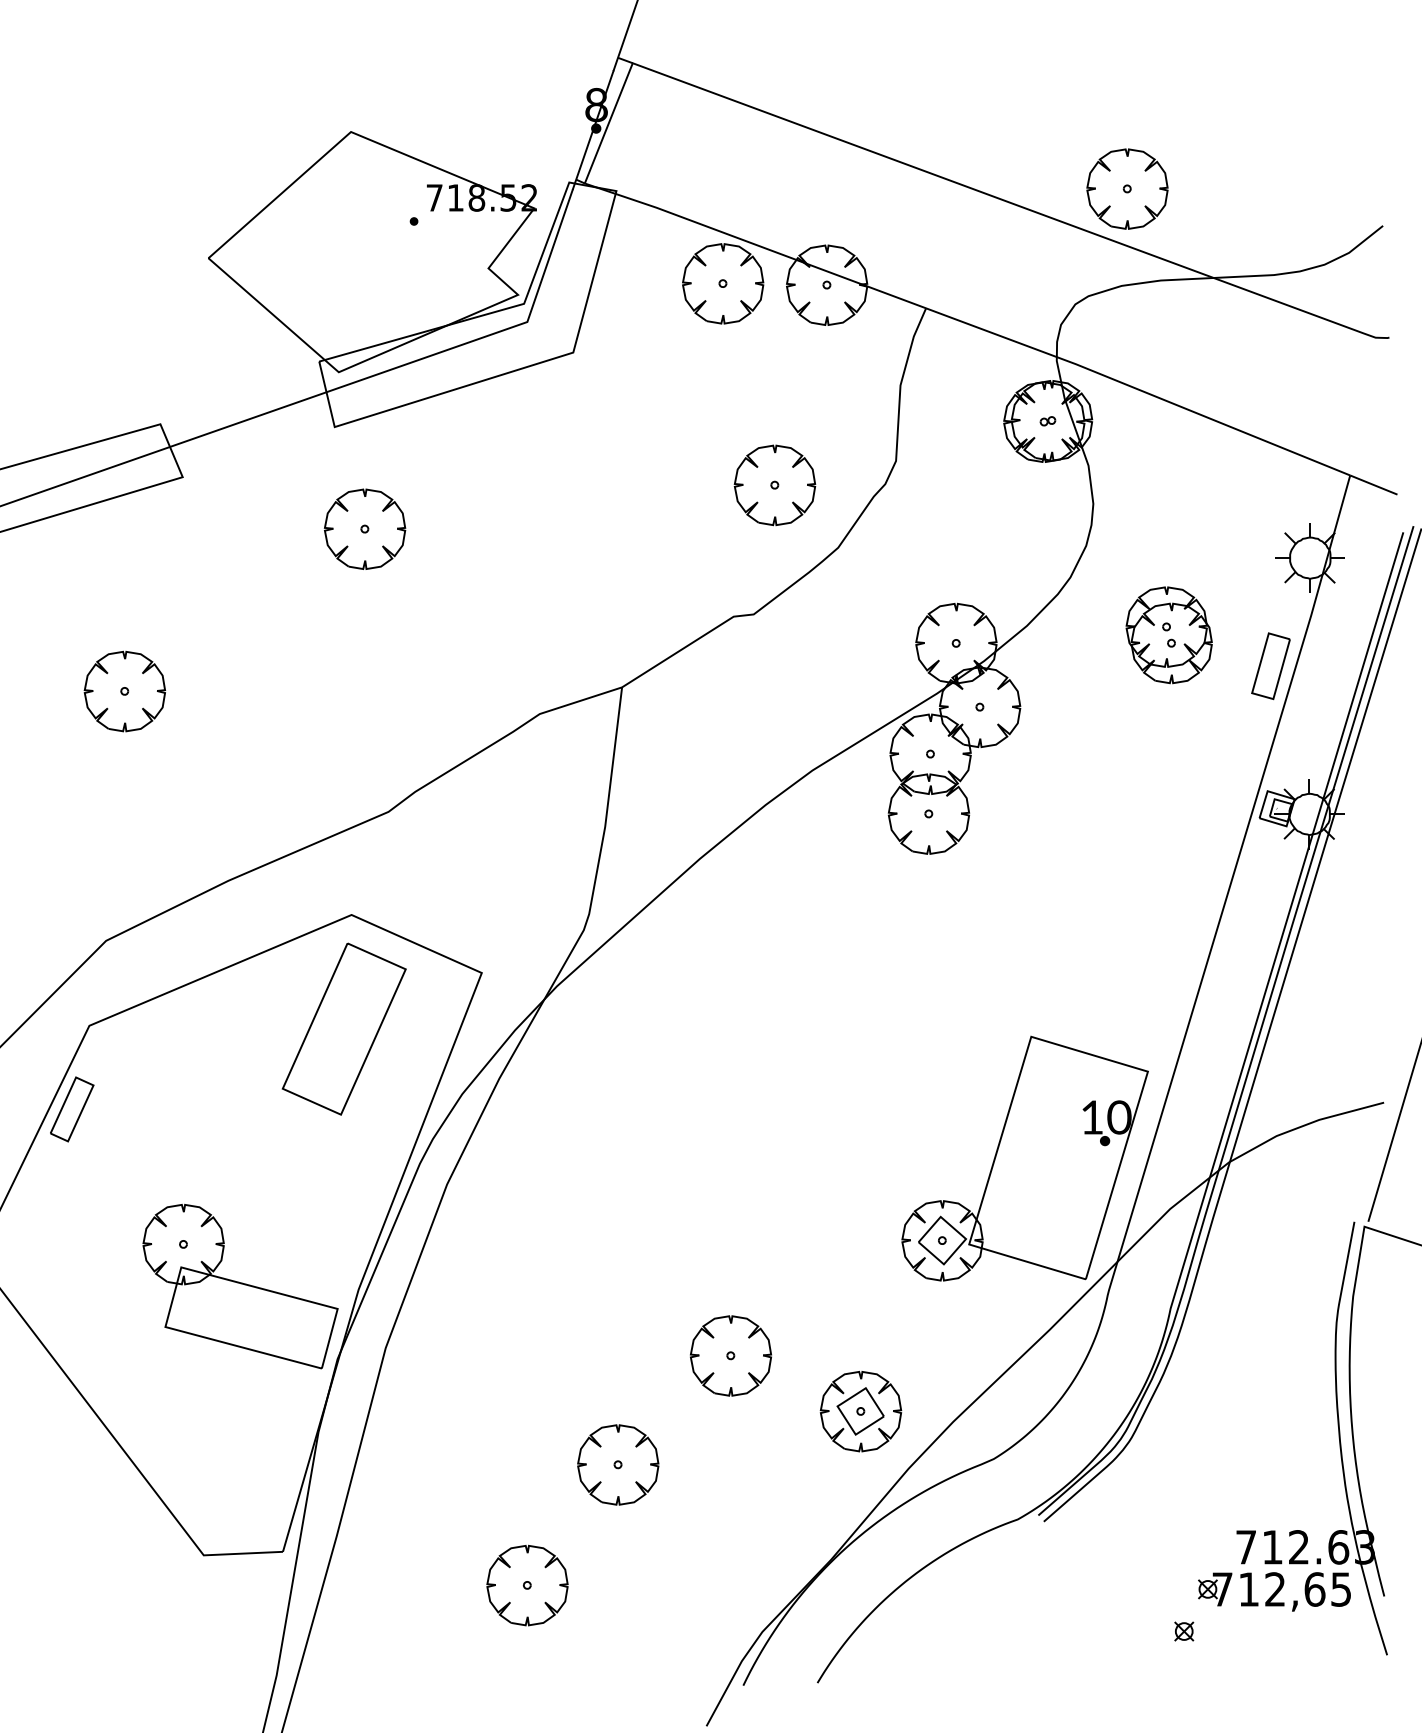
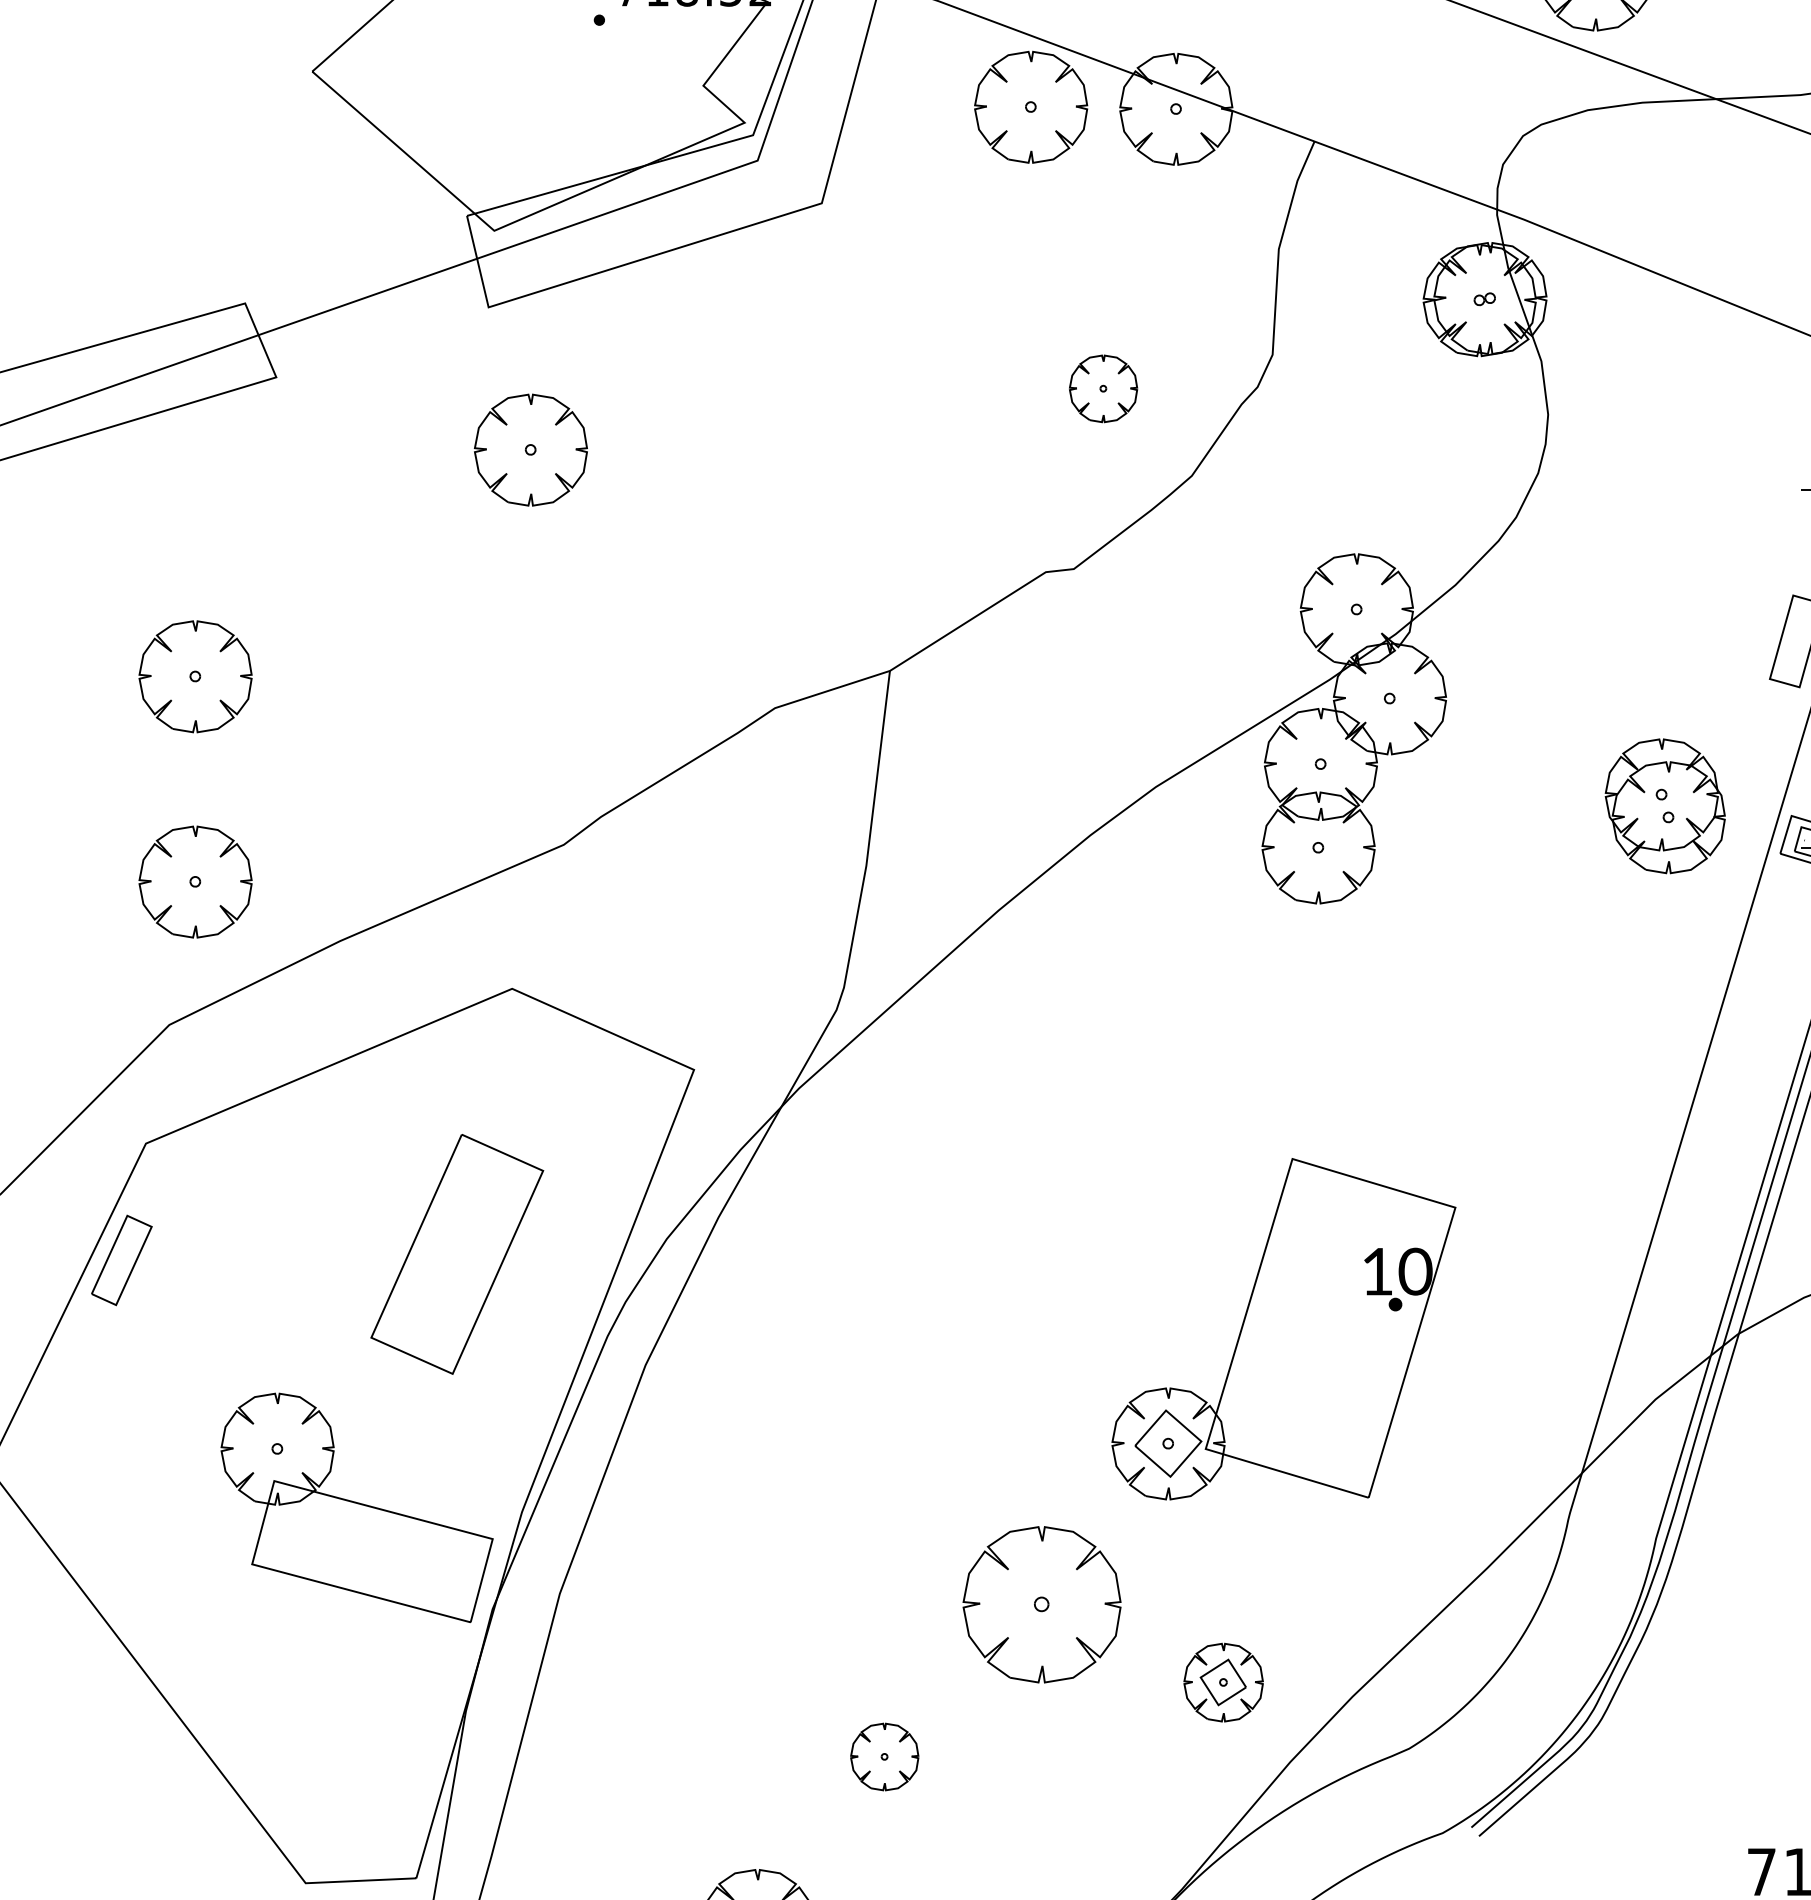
part: (774, 485) -> (1102, 388), size x0.6
part: (1168, 635) -> (1664, 806), moved
part: (124, 838) -> (194, 882), added
part: (343, 1028) -> (456, 1253), moved
part: (1024, 1158) -> (1283, 1328), moved
part: (730, 1355) -> (1041, 1604), size x1.4
part: (860, 1411) -> (1222, 1682), size x0.7
part: (618, 1464) -> (884, 1756), size x0.6

